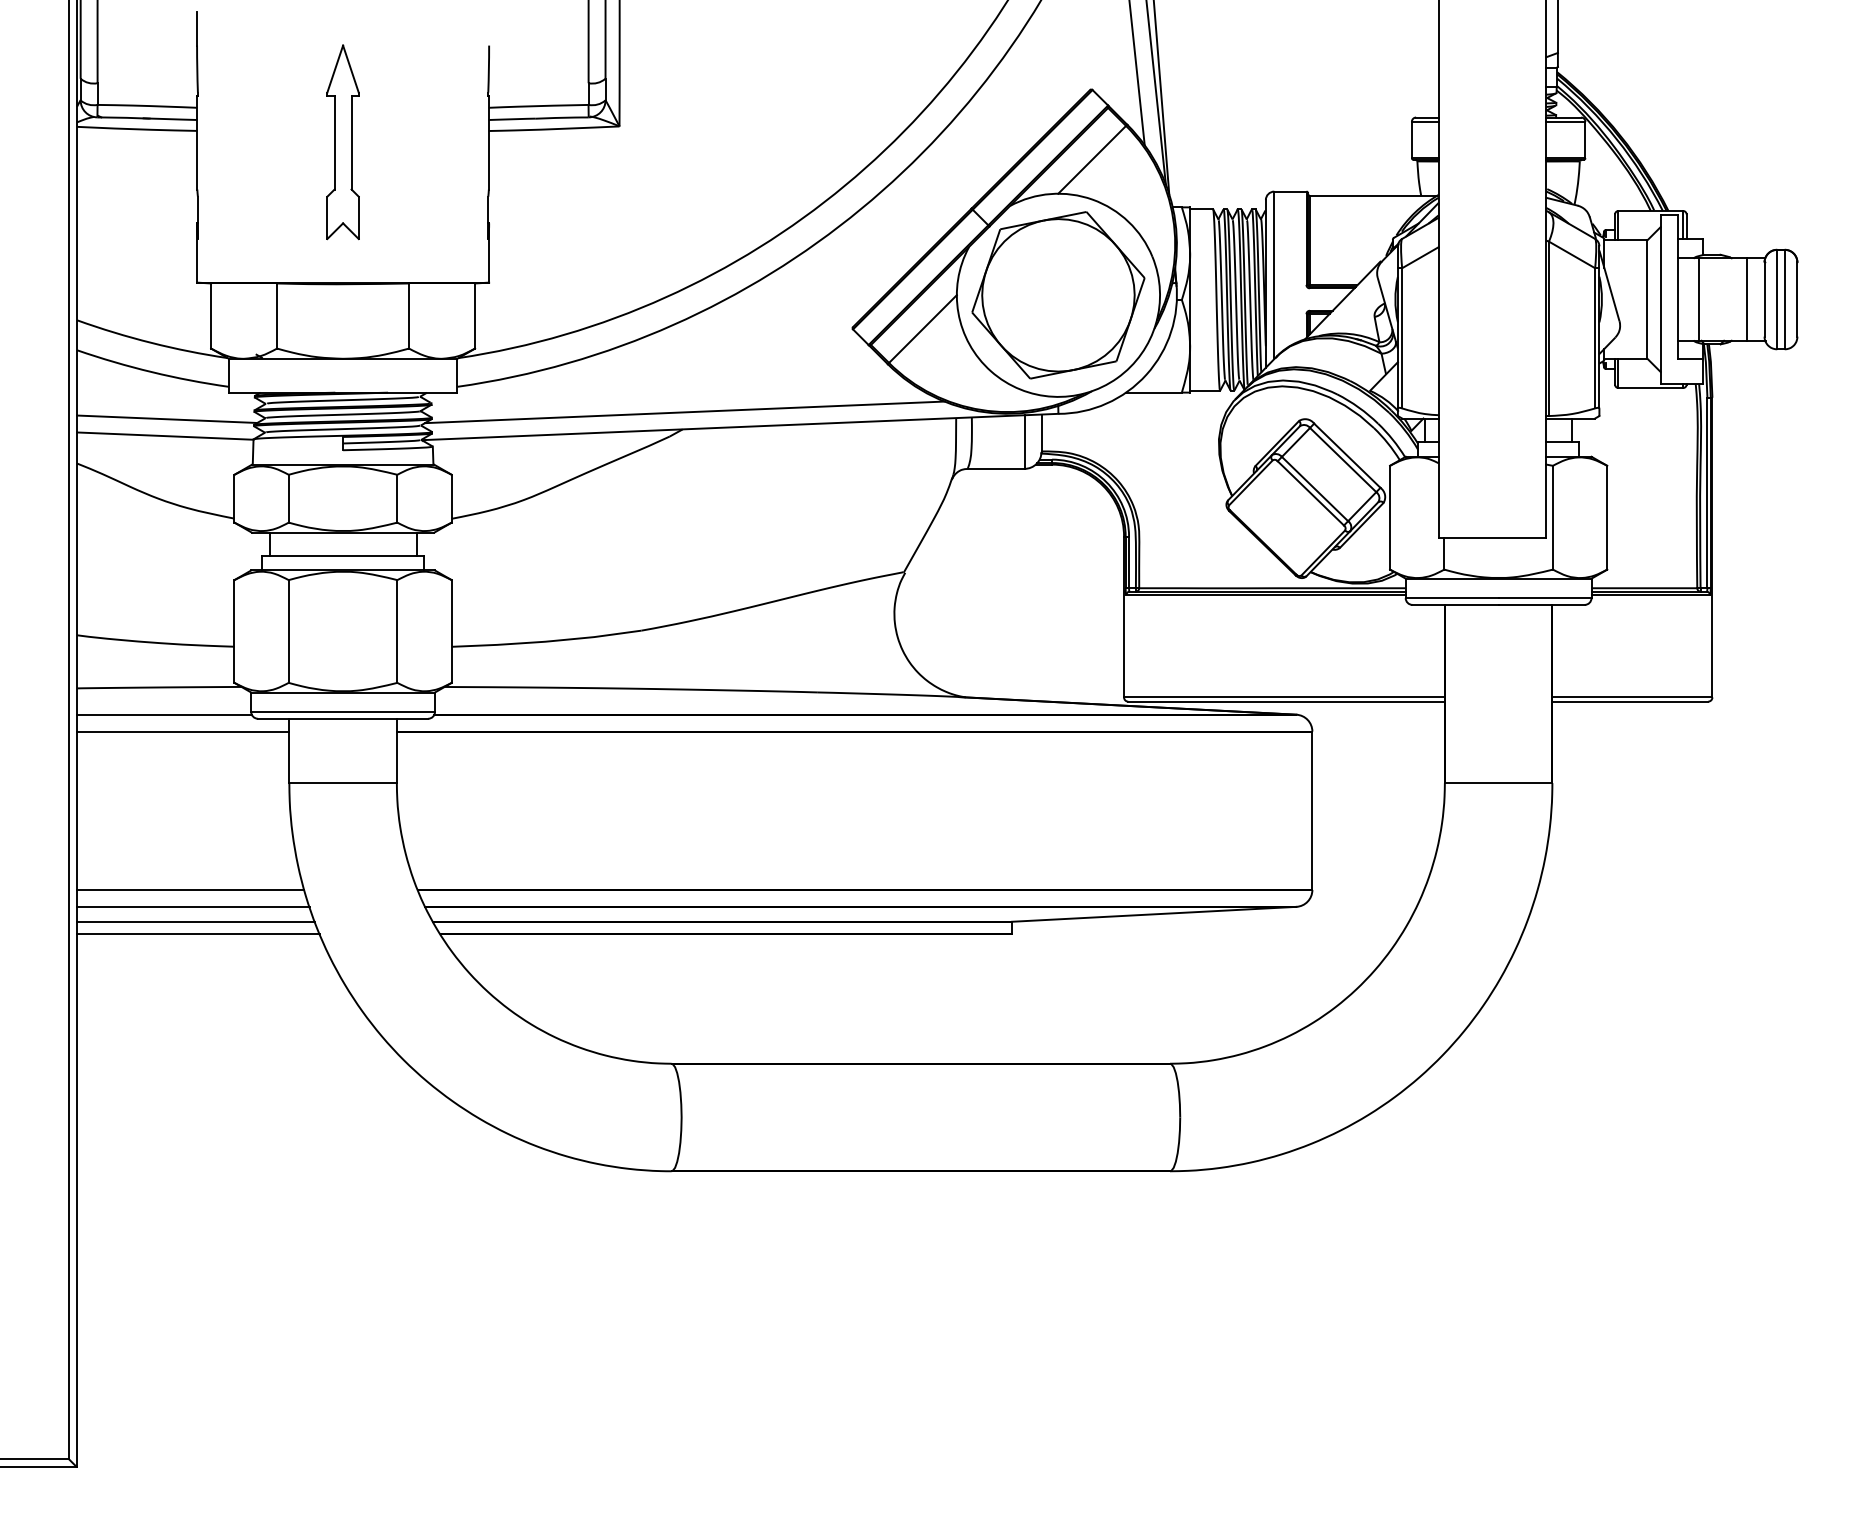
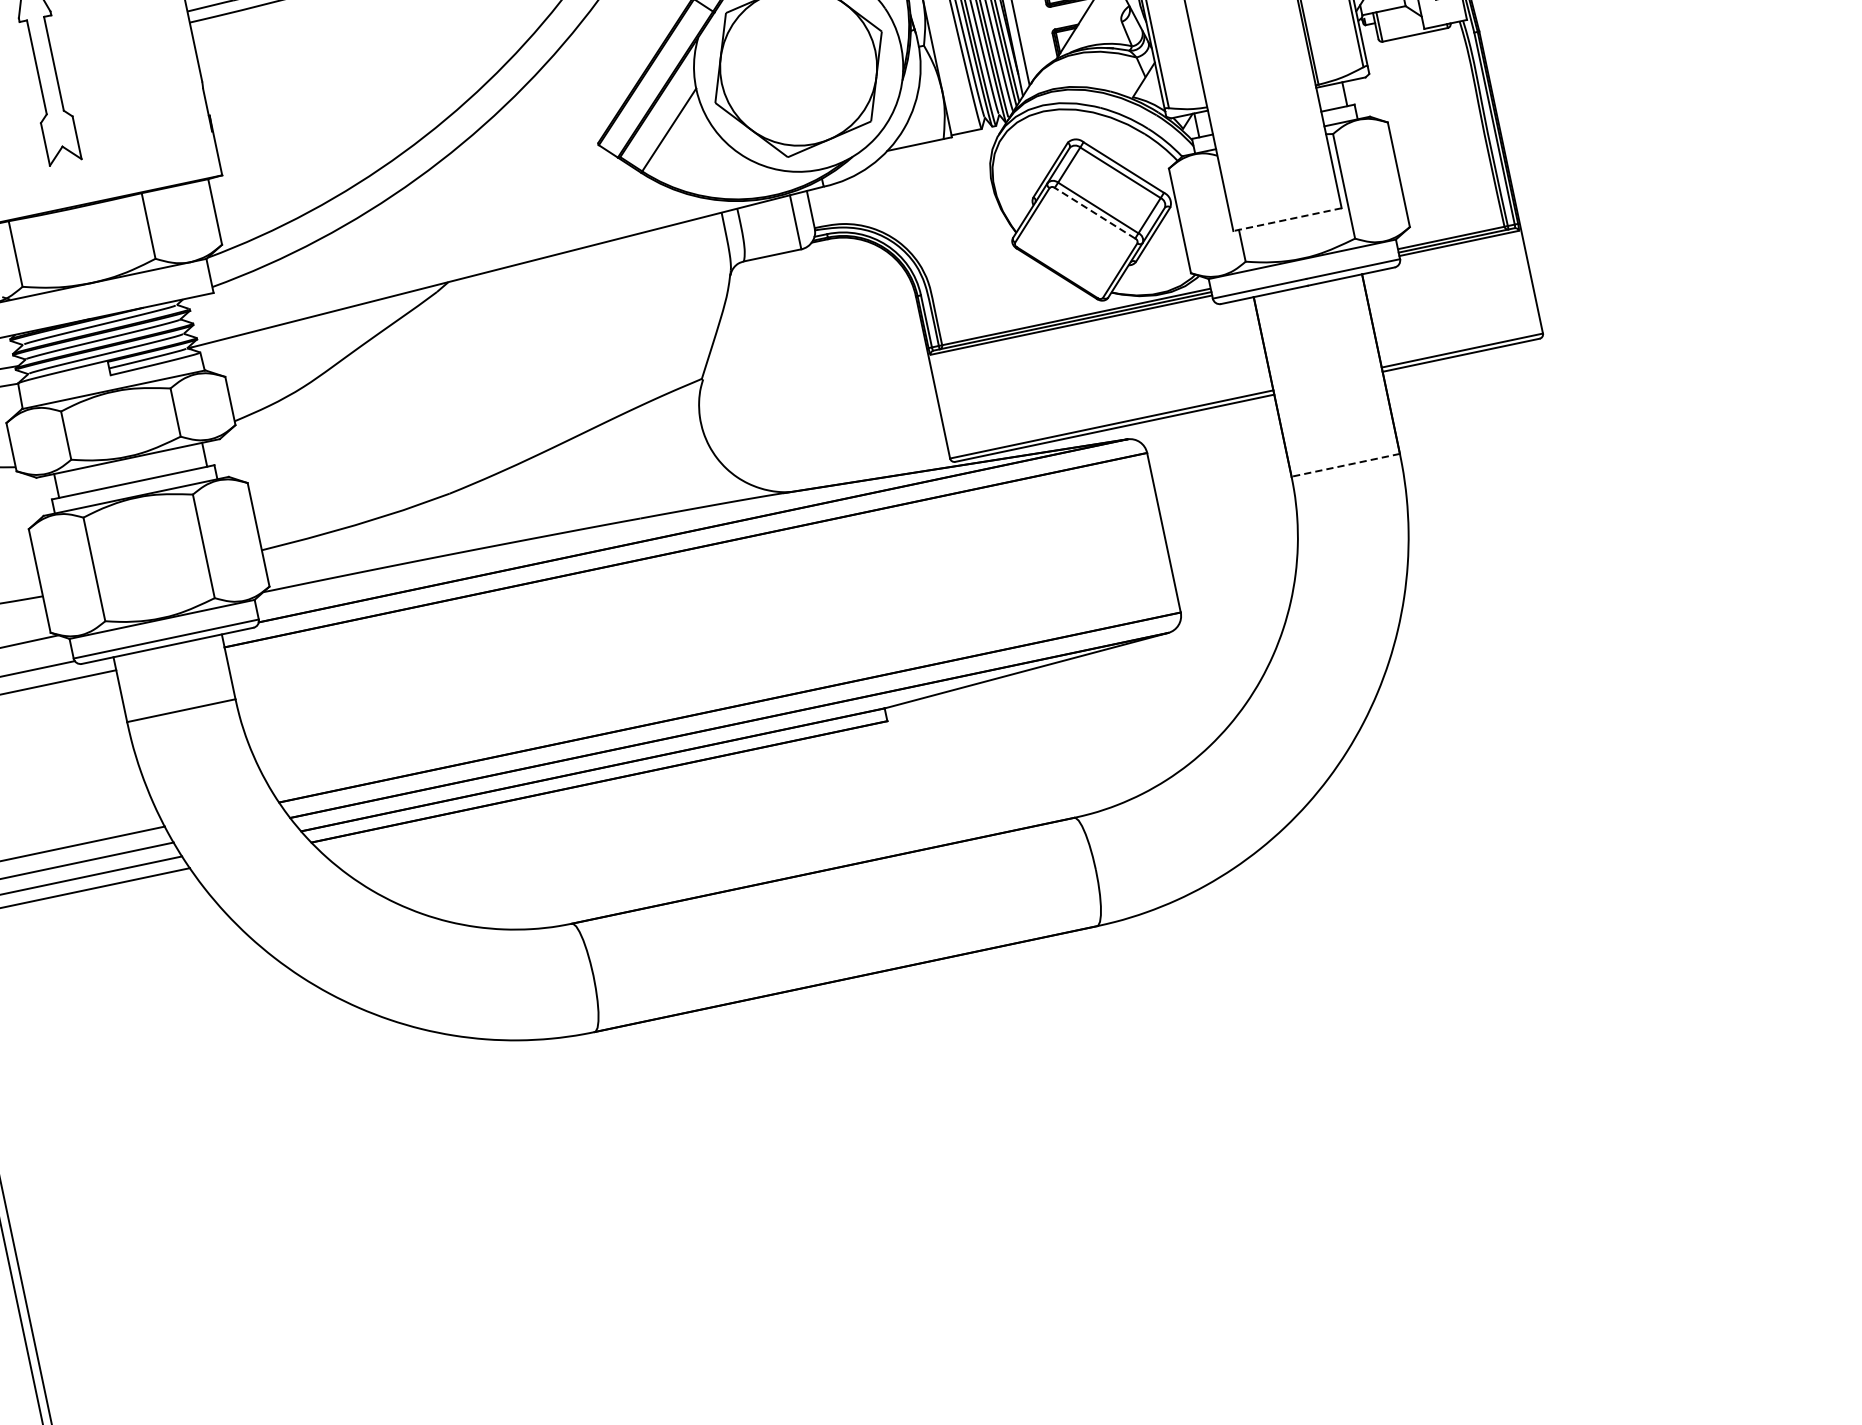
line: (684, 412) -> (446, 264), removed
line: (1310, 493) -> (1094, 213), solid -> dashed
line: (1492, 538) -> (1287, 220), solid -> dashed
line: (1498, 783) -> (1345, 465), solid -> dashed

